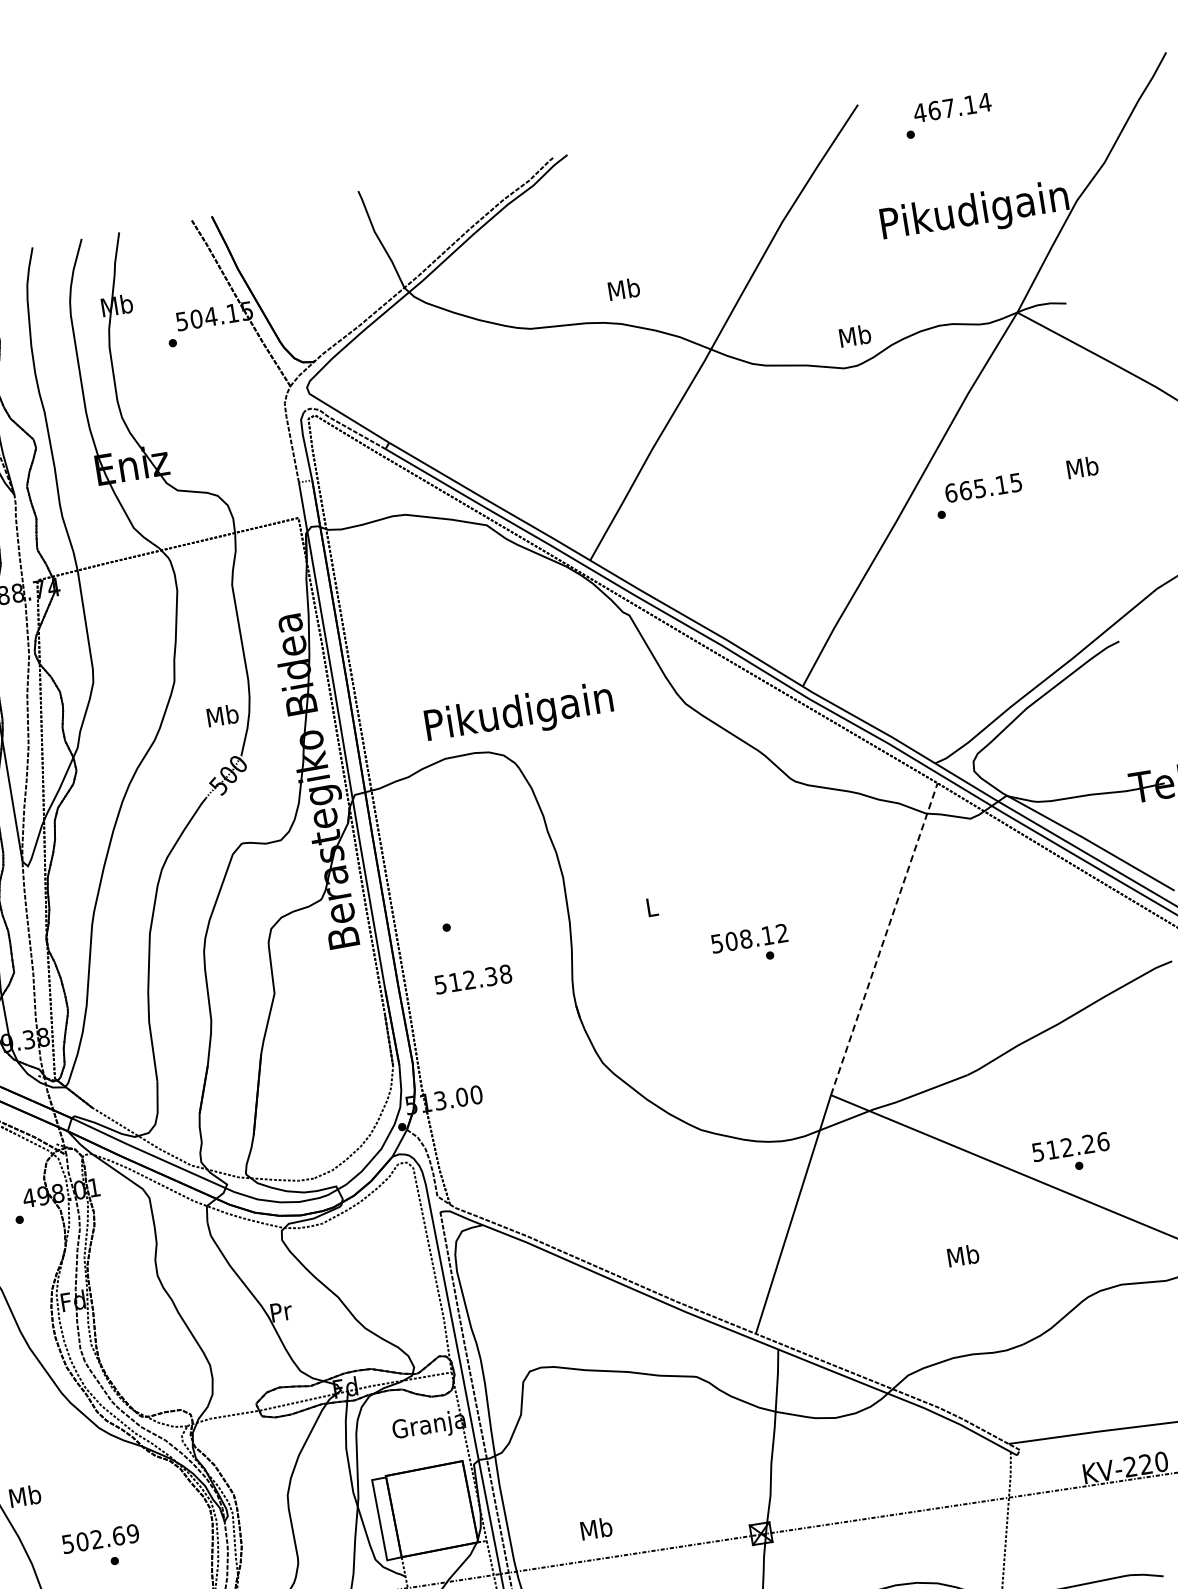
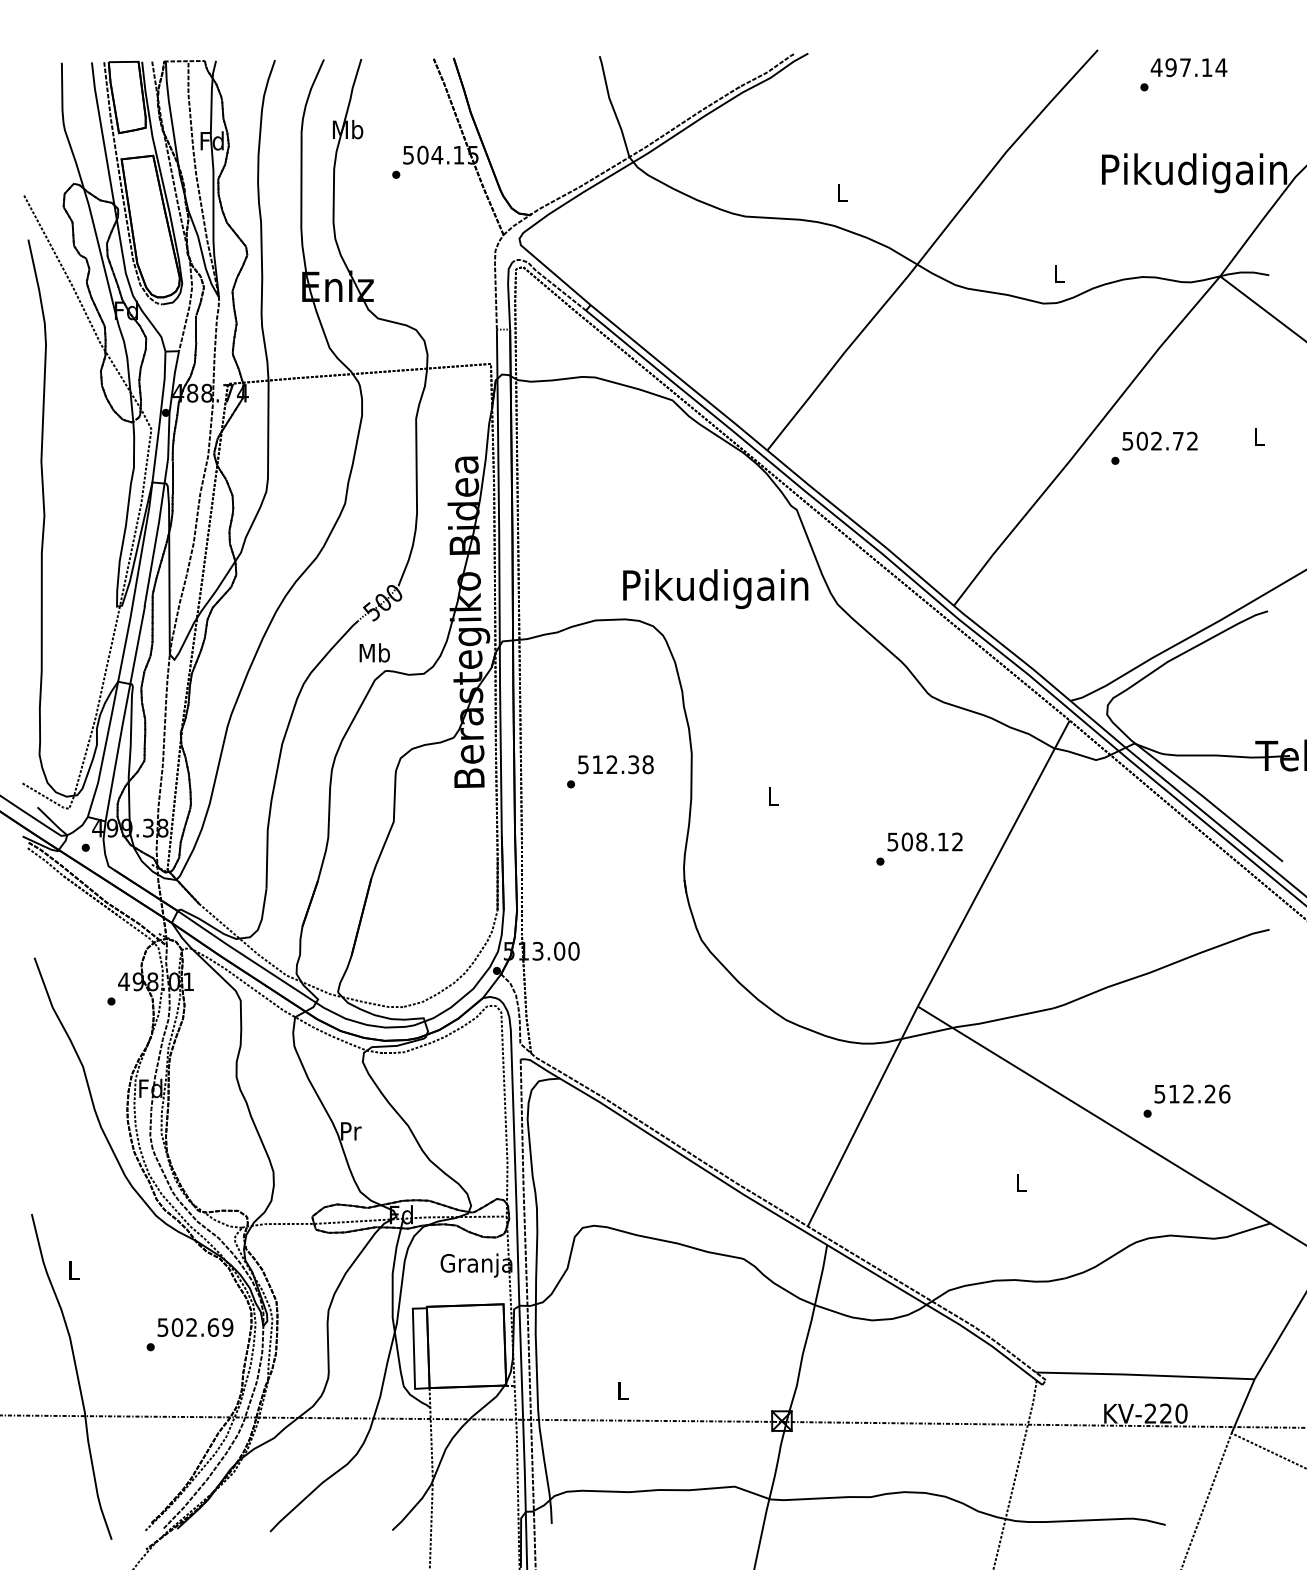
text: (933, 110) -> (1170, 67), 467.14 -> 497.14
text: (624, 289) -> (842, 192), Mb -> L
text: (855, 335) -> (1059, 273), Mb -> L
text: (1082, 467) -> (1259, 436), Mb -> L
text: (982, 487) -> (1159, 440), 665.15 -> 502.72
text: (519, 714) -> (715, 588), moved
text: (222, 715) -> (374, 652), moved
text: (748, 938) -> (924, 841), moved
line: (884, 939) -> (993, 863), dashed -> solid
text: (472, 979) -> (615, 764), moved
text: (1070, 1146) -> (1192, 1093), moved
text: (963, 1255) -> (1021, 1182), Mb -> L
text: (24, 1495) -> (73, 1269), Mb -> L
text: (595, 1528) -> (622, 1390), Mb -> L
text: (100, 1538) -> (195, 1327), moved

